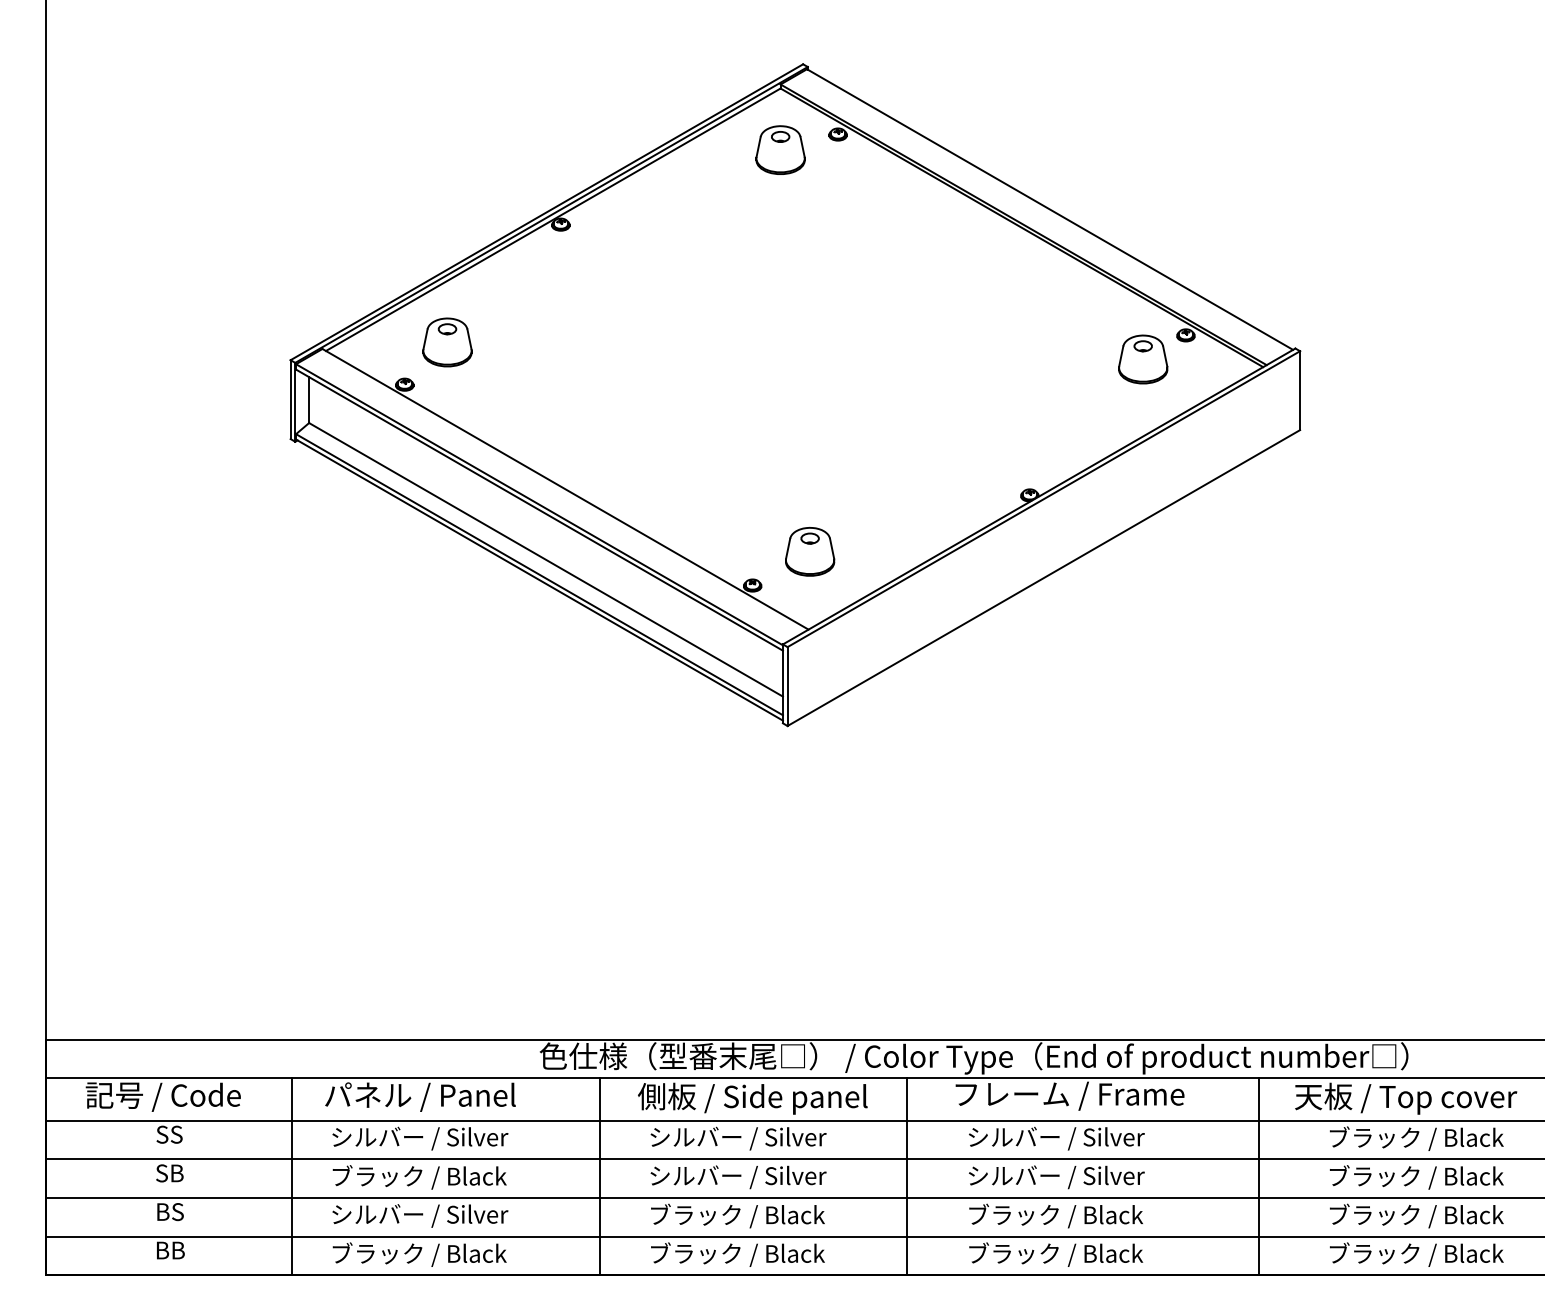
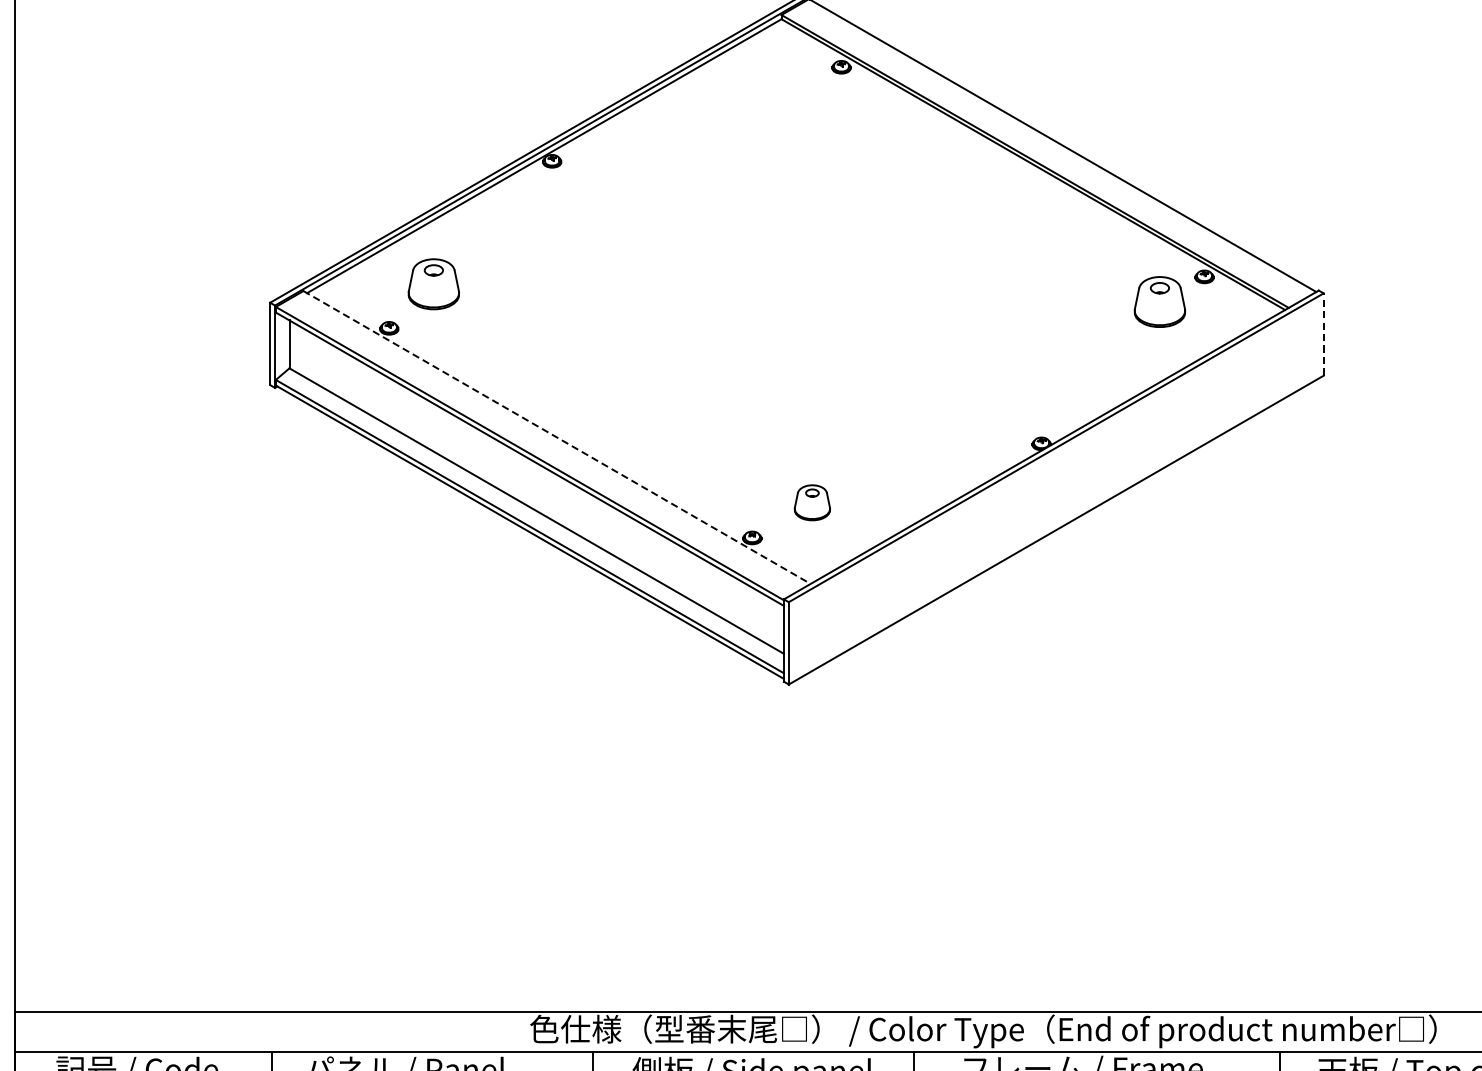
part: (780, 149) -> (781, 82), removed
line: (1300, 390) -> (1324, 334), solid -> dashed
line: (565, 489) -> (557, 437), solid -> dashed
part: (810, 551) -> (812, 502), size x0.7

